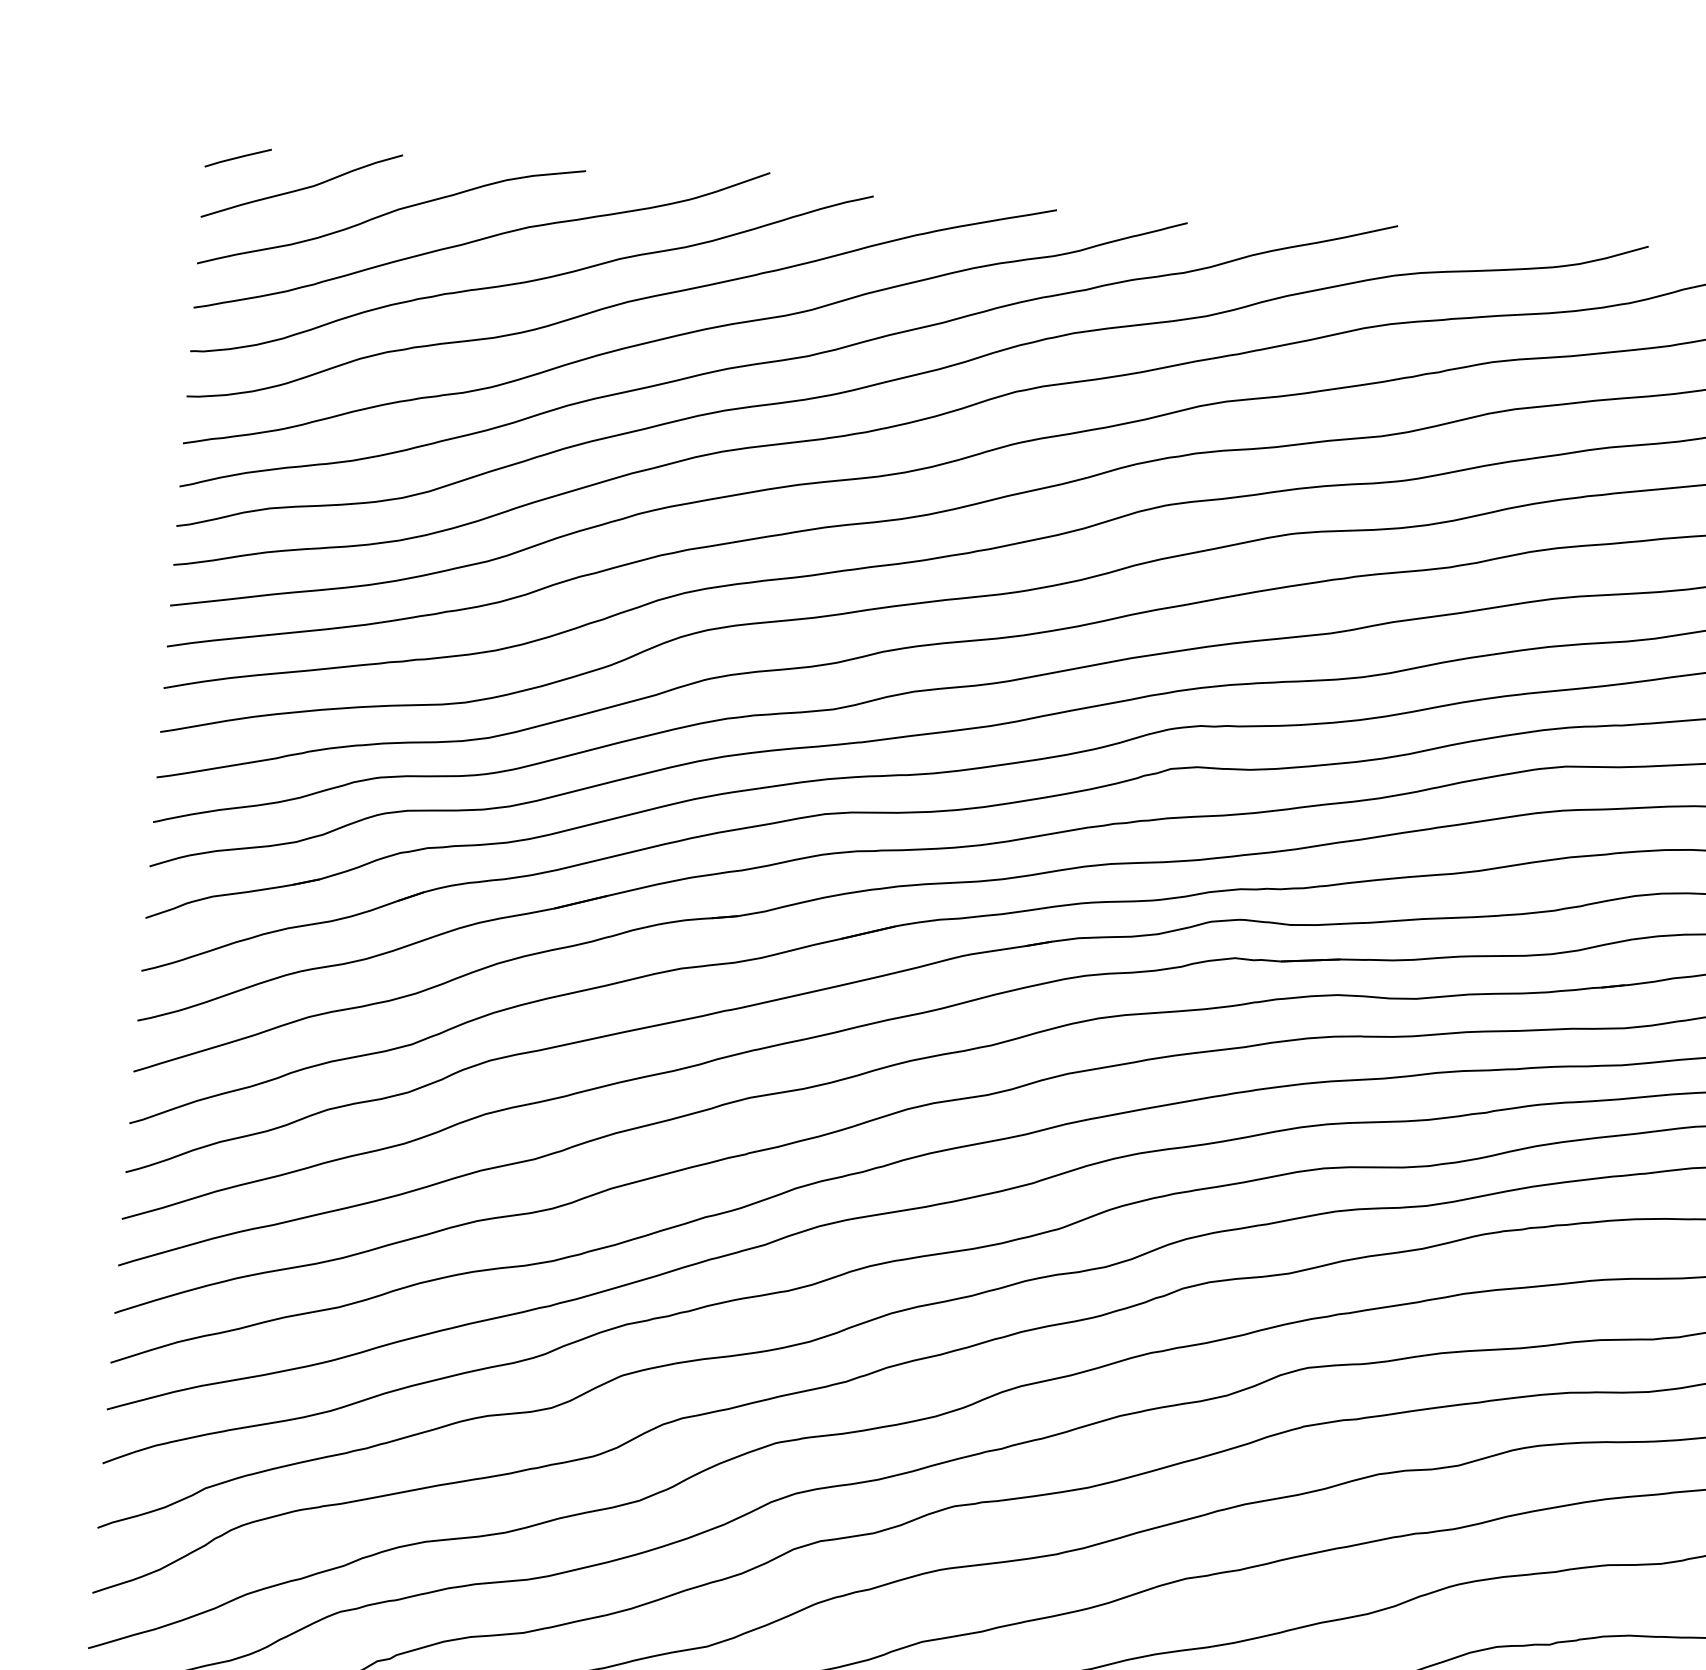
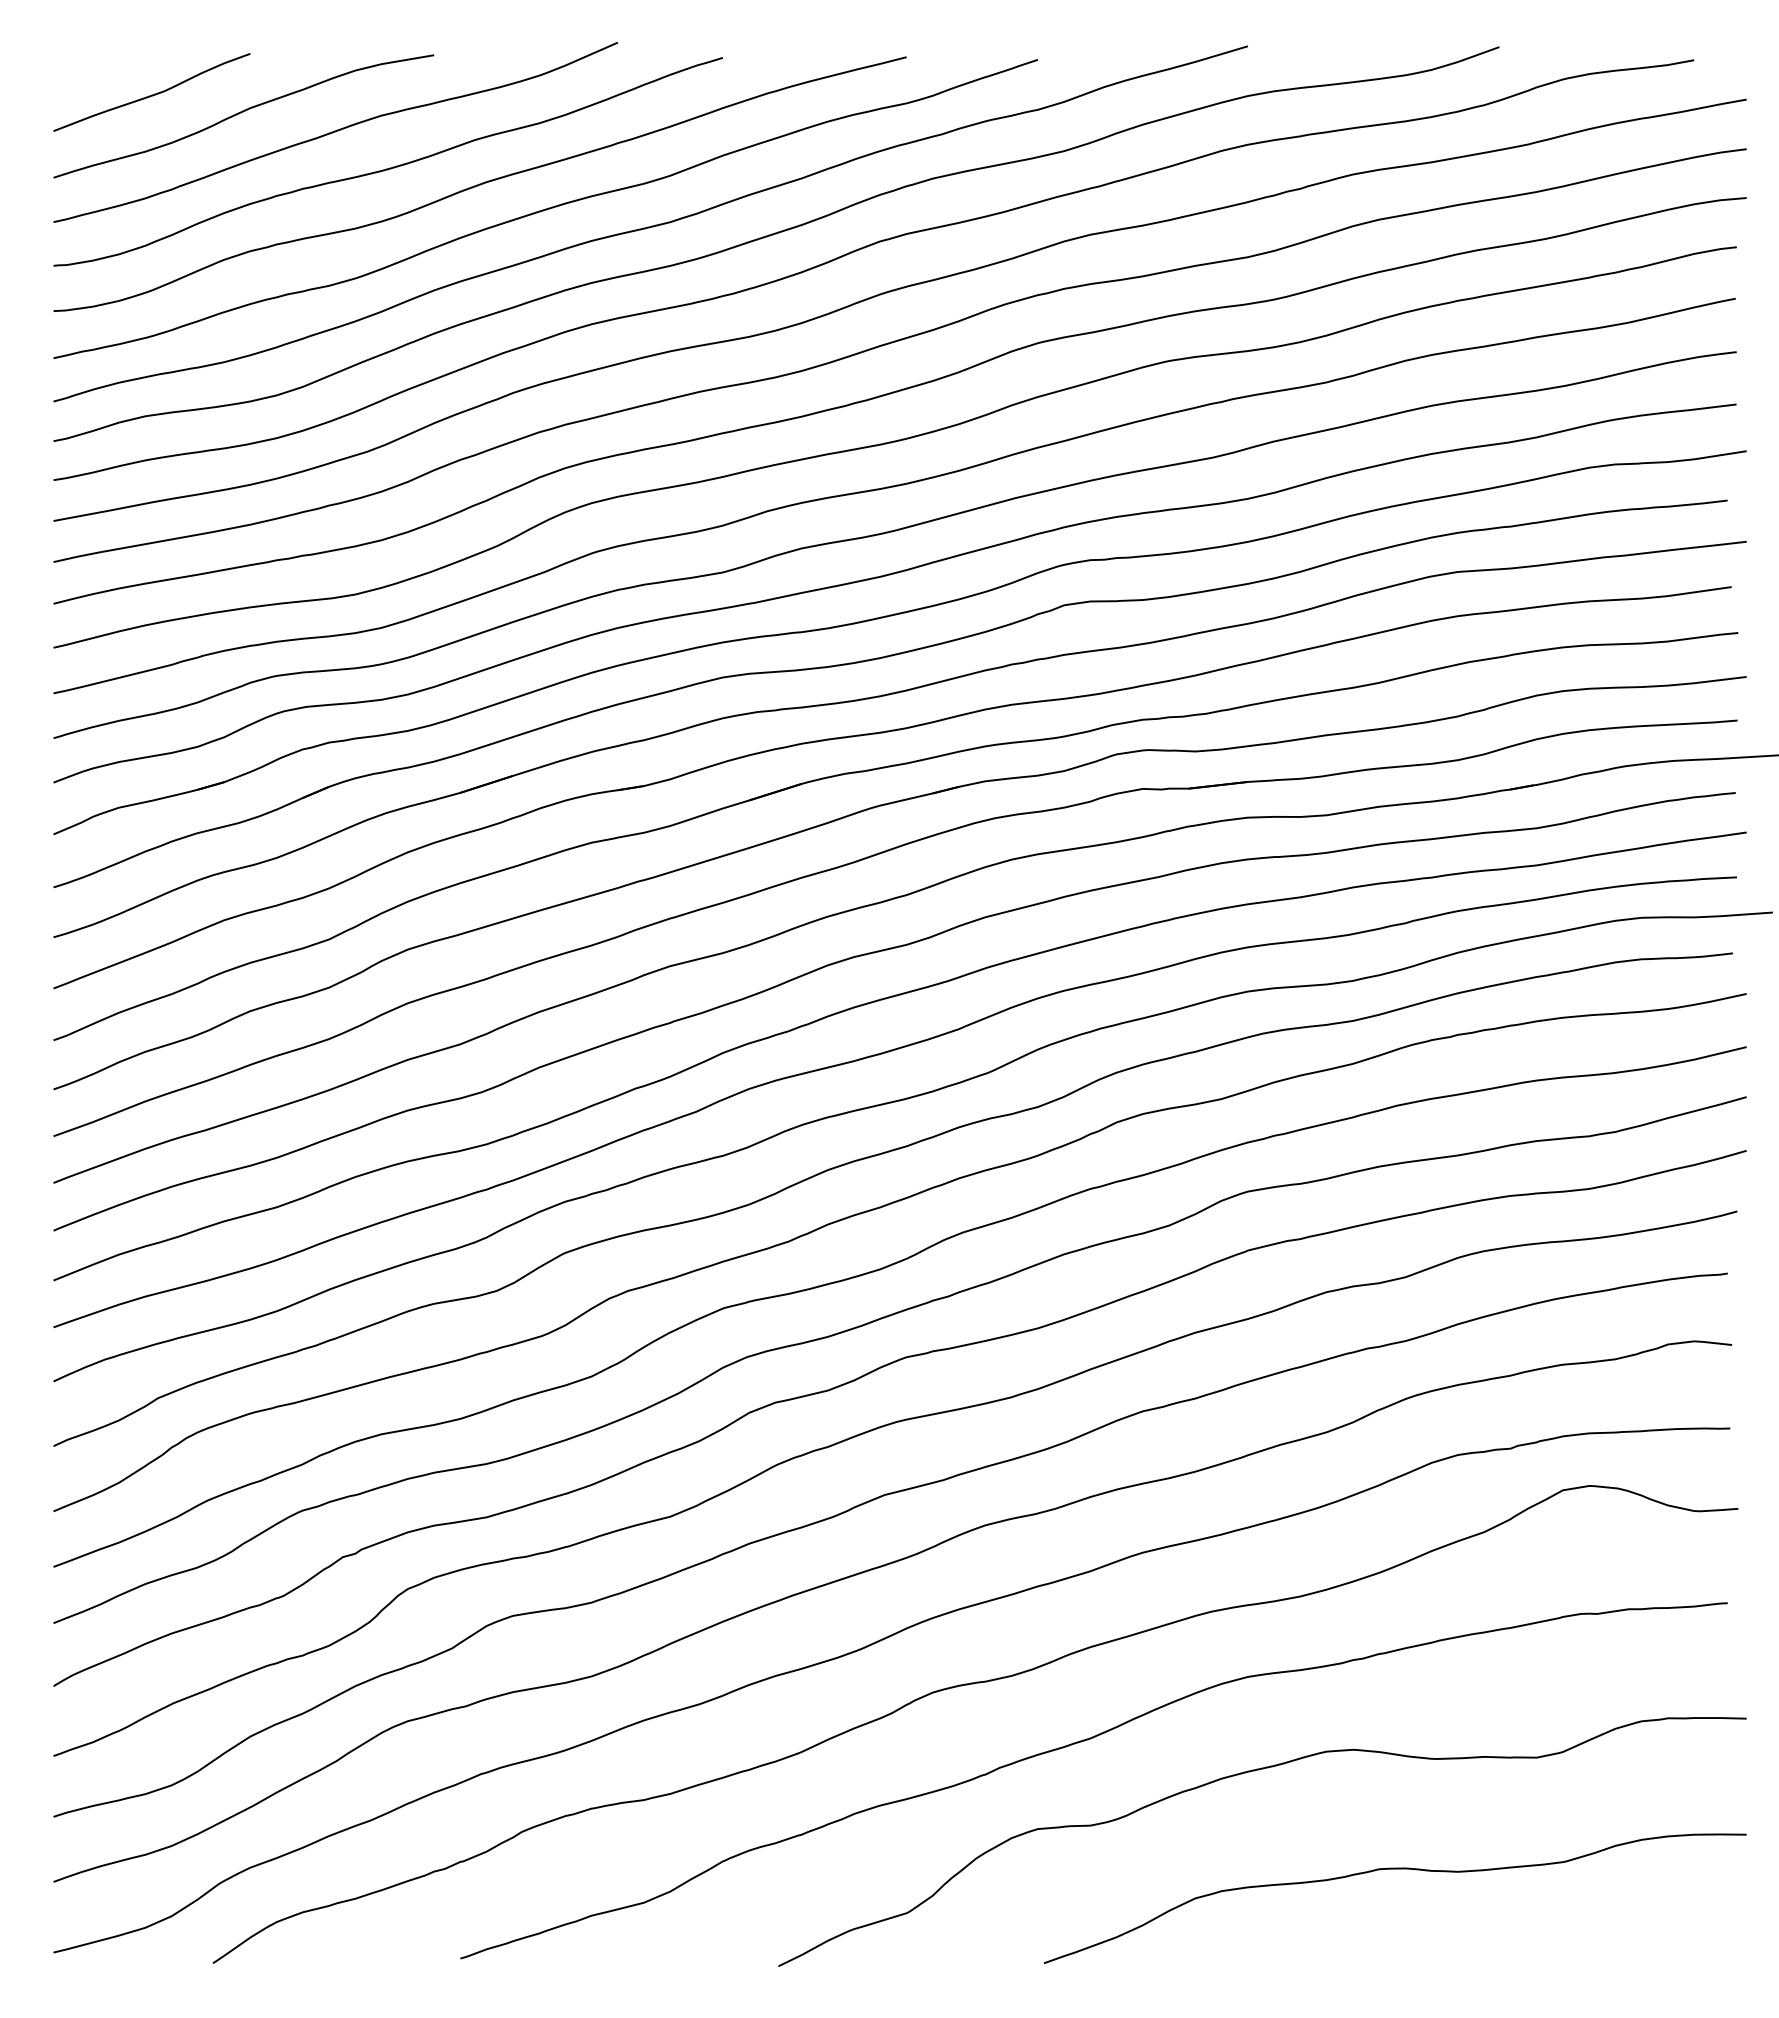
line: (238, 158) -> (86, 69), removed

